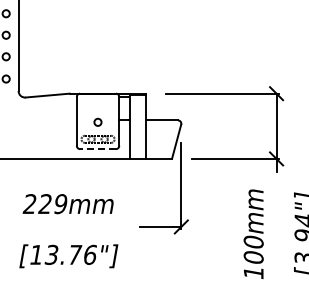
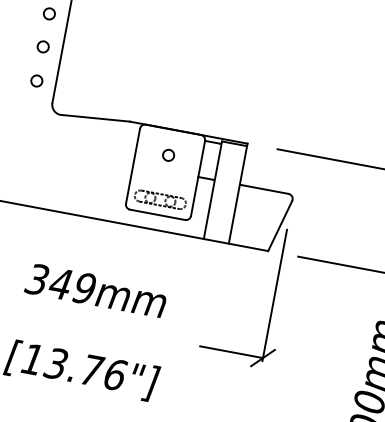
circle: (97, 121) -> (168, 153), moved
line: (98, 149) -> (158, 215), dashed -> solid
text: (36, 204) -> (47, 282), 229mm -> 349mm

